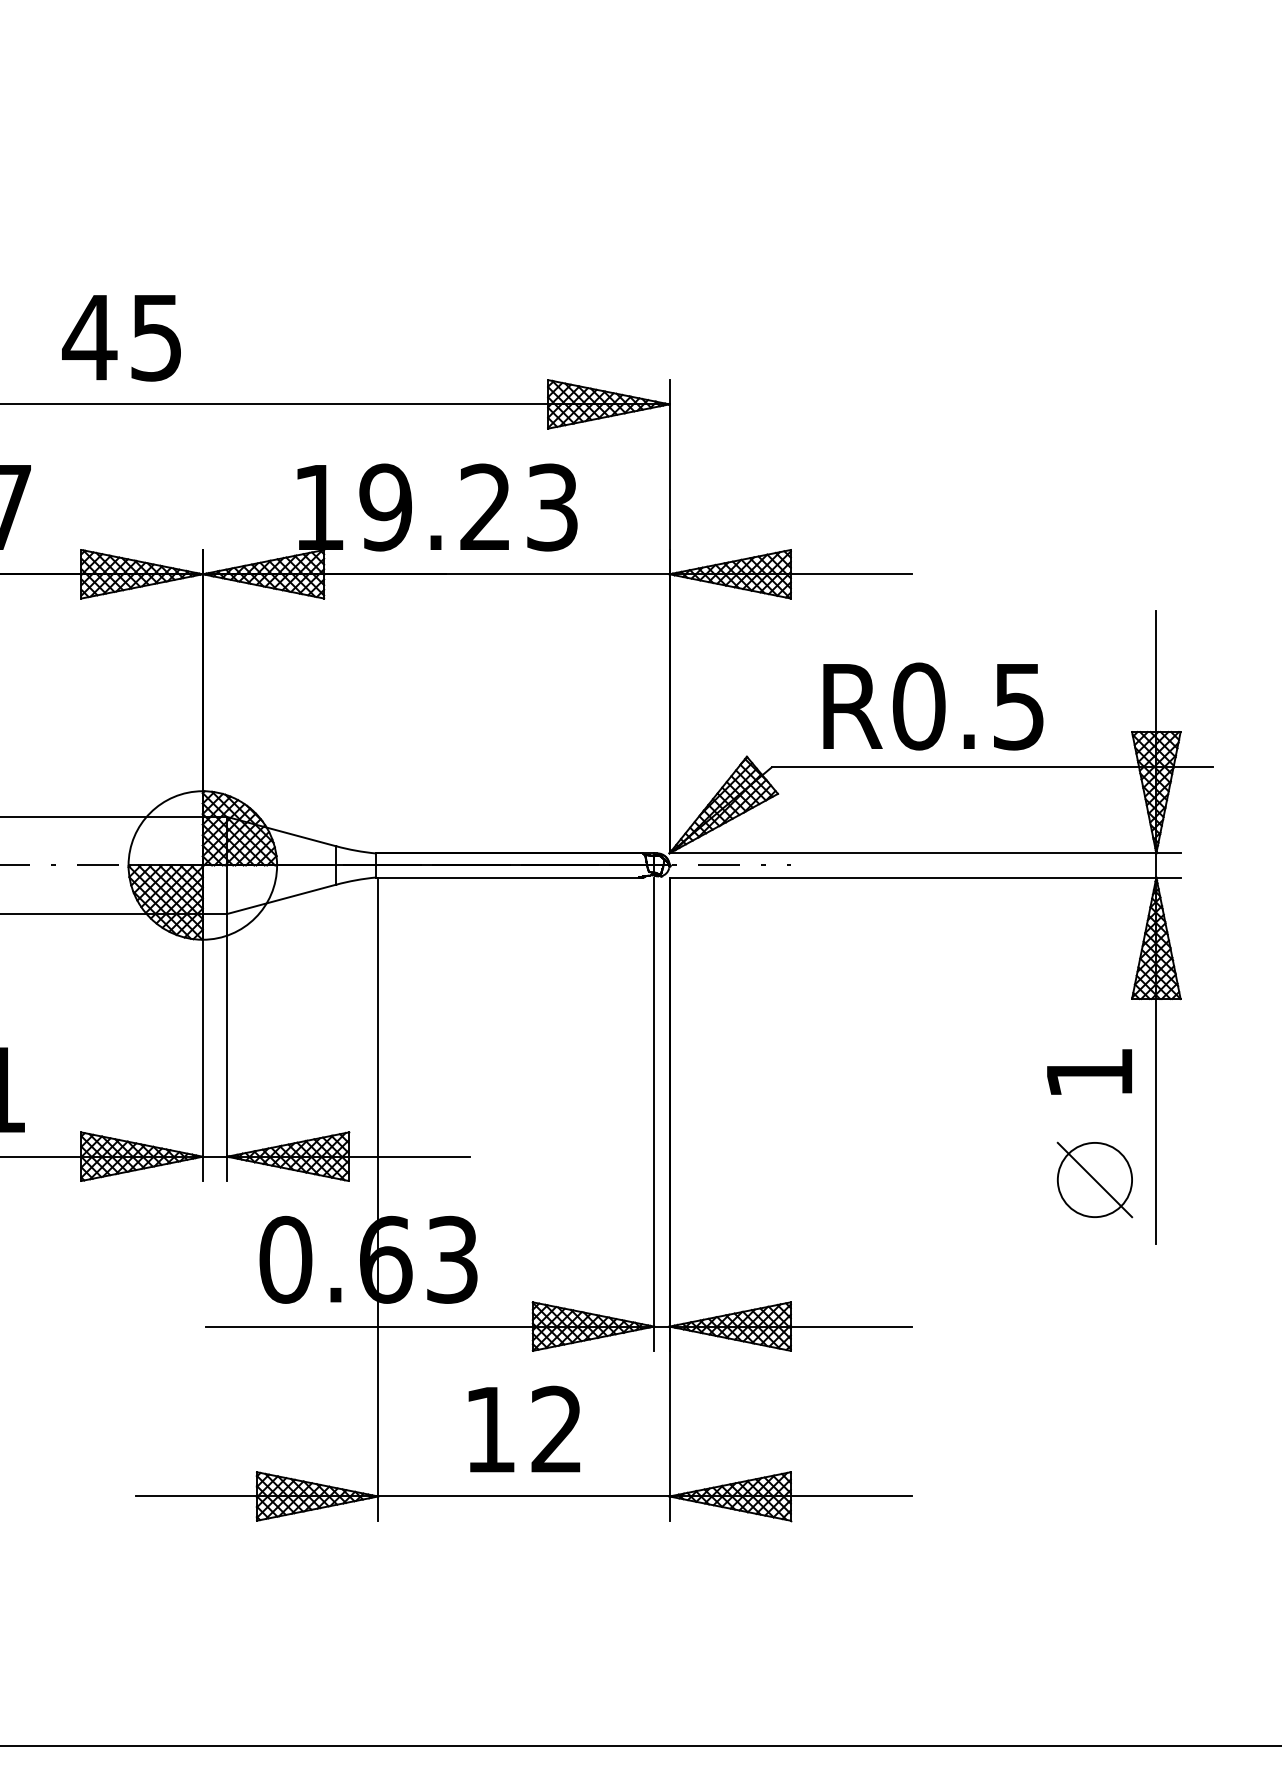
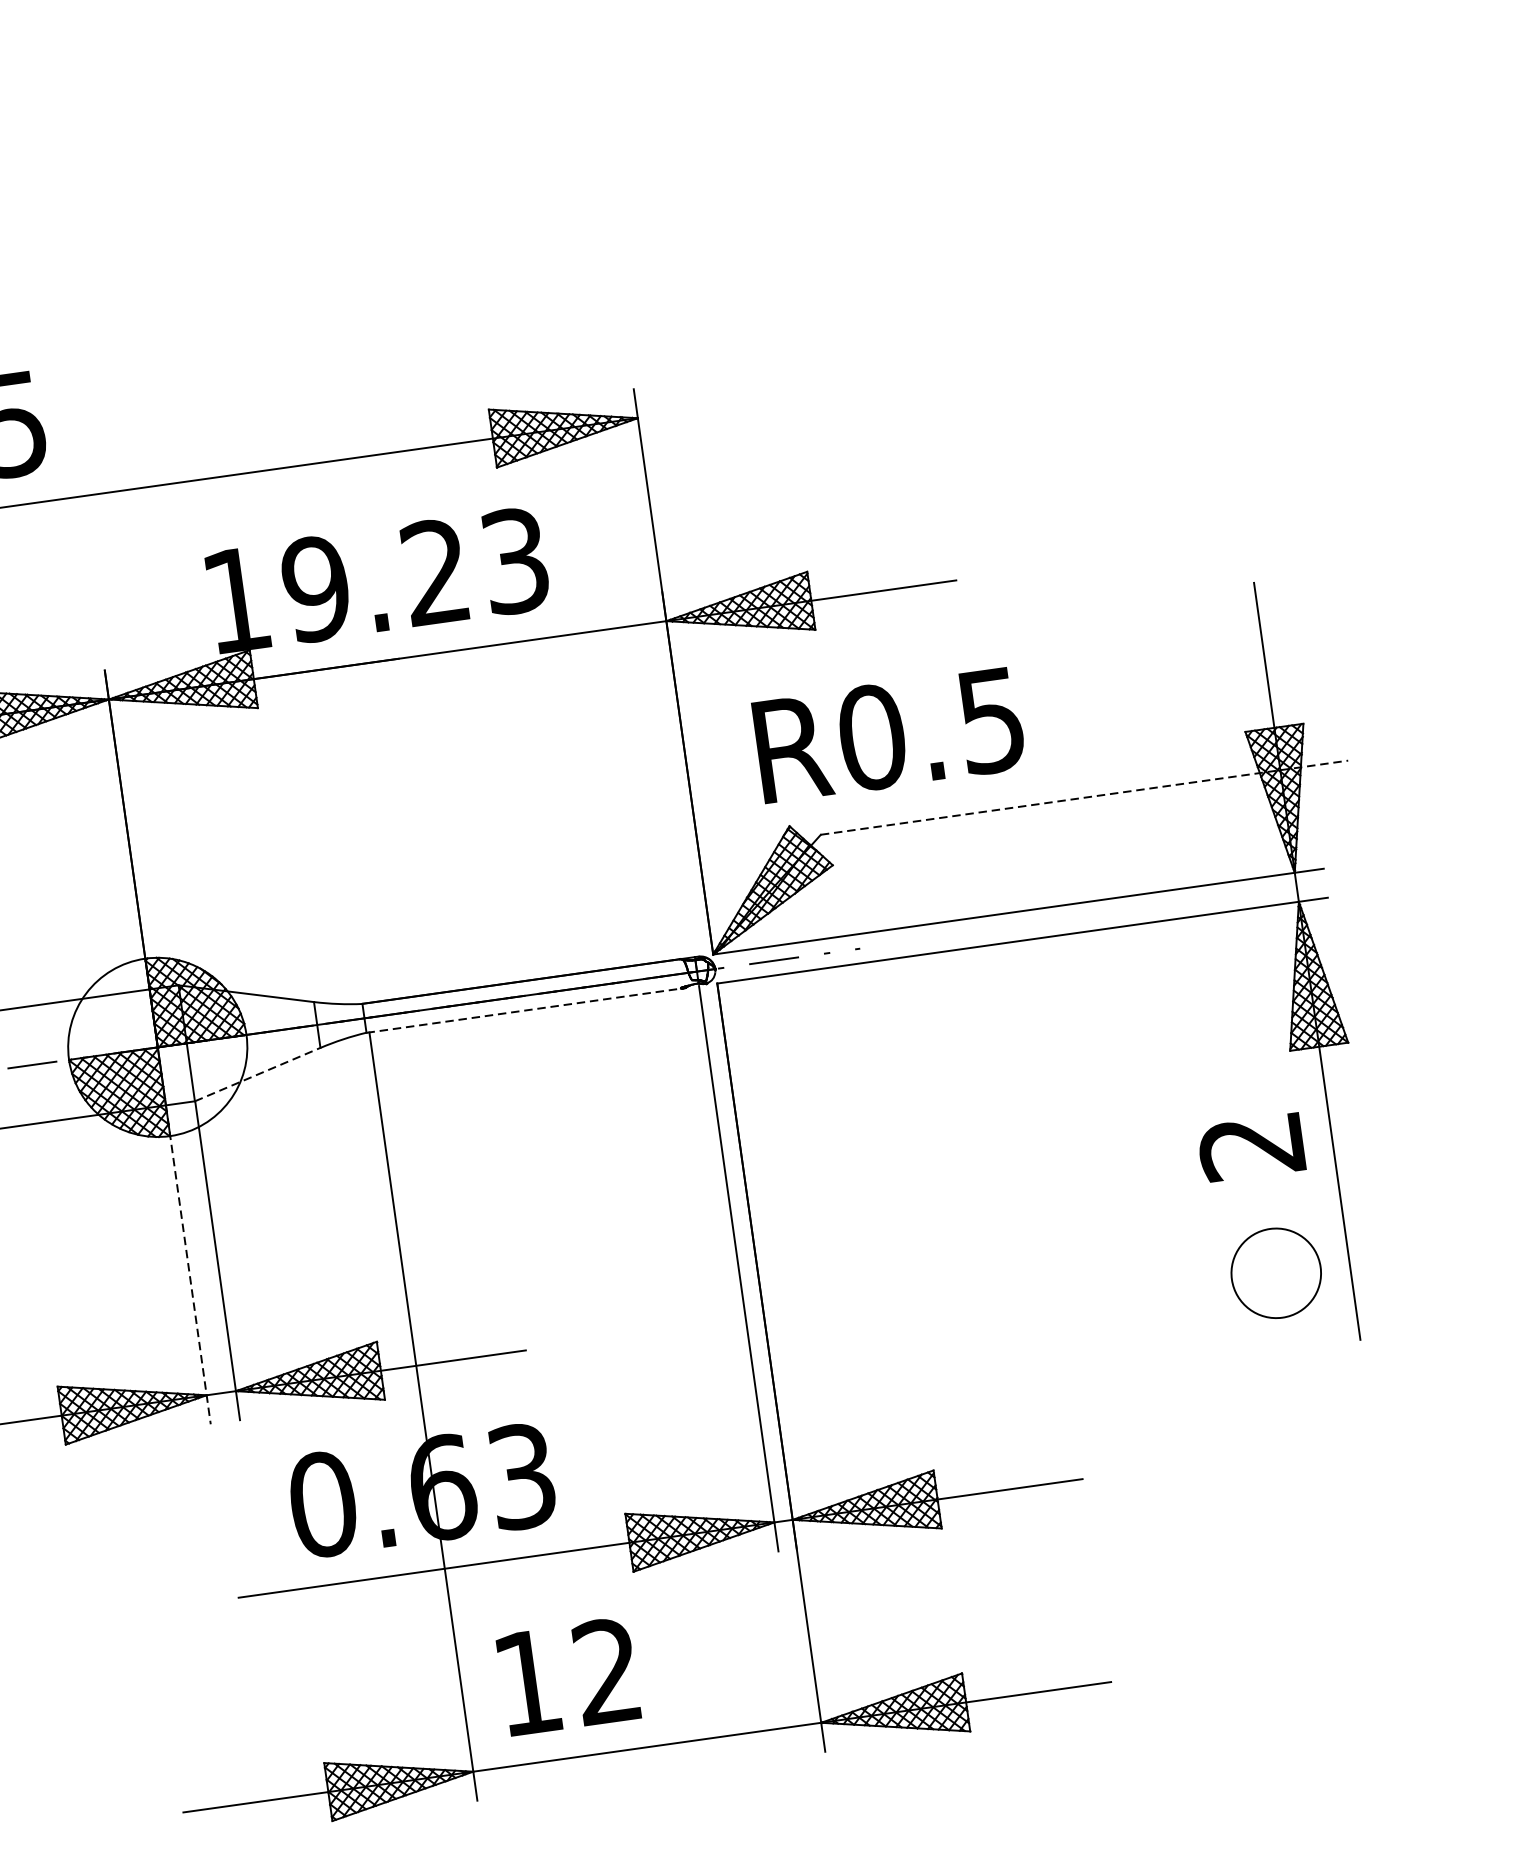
text: (933, 706) -> (889, 735), moved
line: (992, 767) -> (1084, 797), solid -> dashed
line: (508, 877) -> (524, 1010), solid -> dashed
line: (281, 899) -> (257, 1074), solid -> dashed
line: (202, 1048) -> (188, 1266), solid -> dashed
text: (1088, 1073) -> (1250, 1147), 1 -> 2
line: (1094, 1179) -> (1275, 1272), removed
text: (524, 1428) -> (568, 1675), moved

